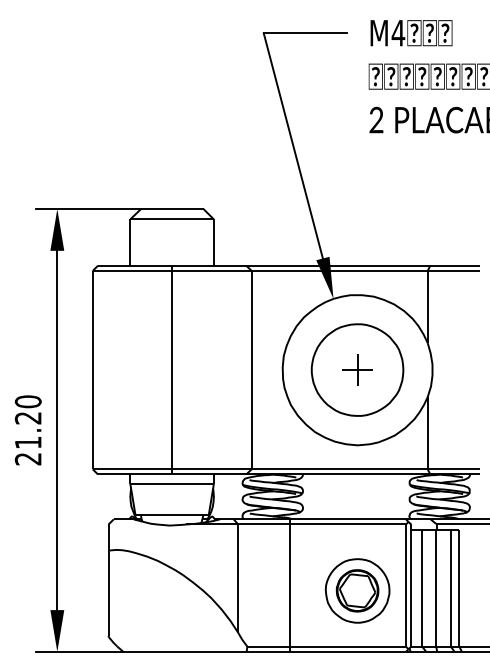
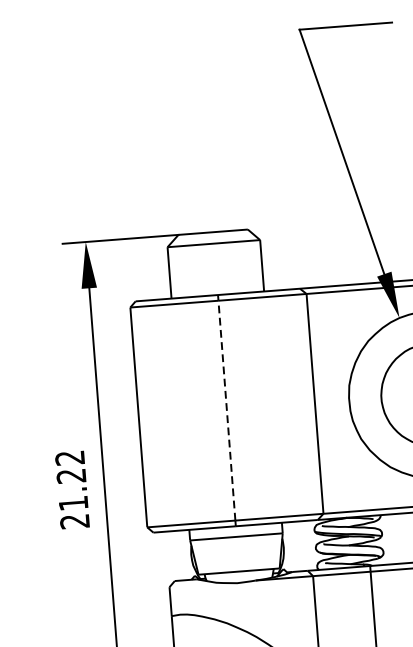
line: (172, 369) -> (227, 409), solid -> dashed
text: (27, 401) -> (69, 457), 21.20 -> 21.22

